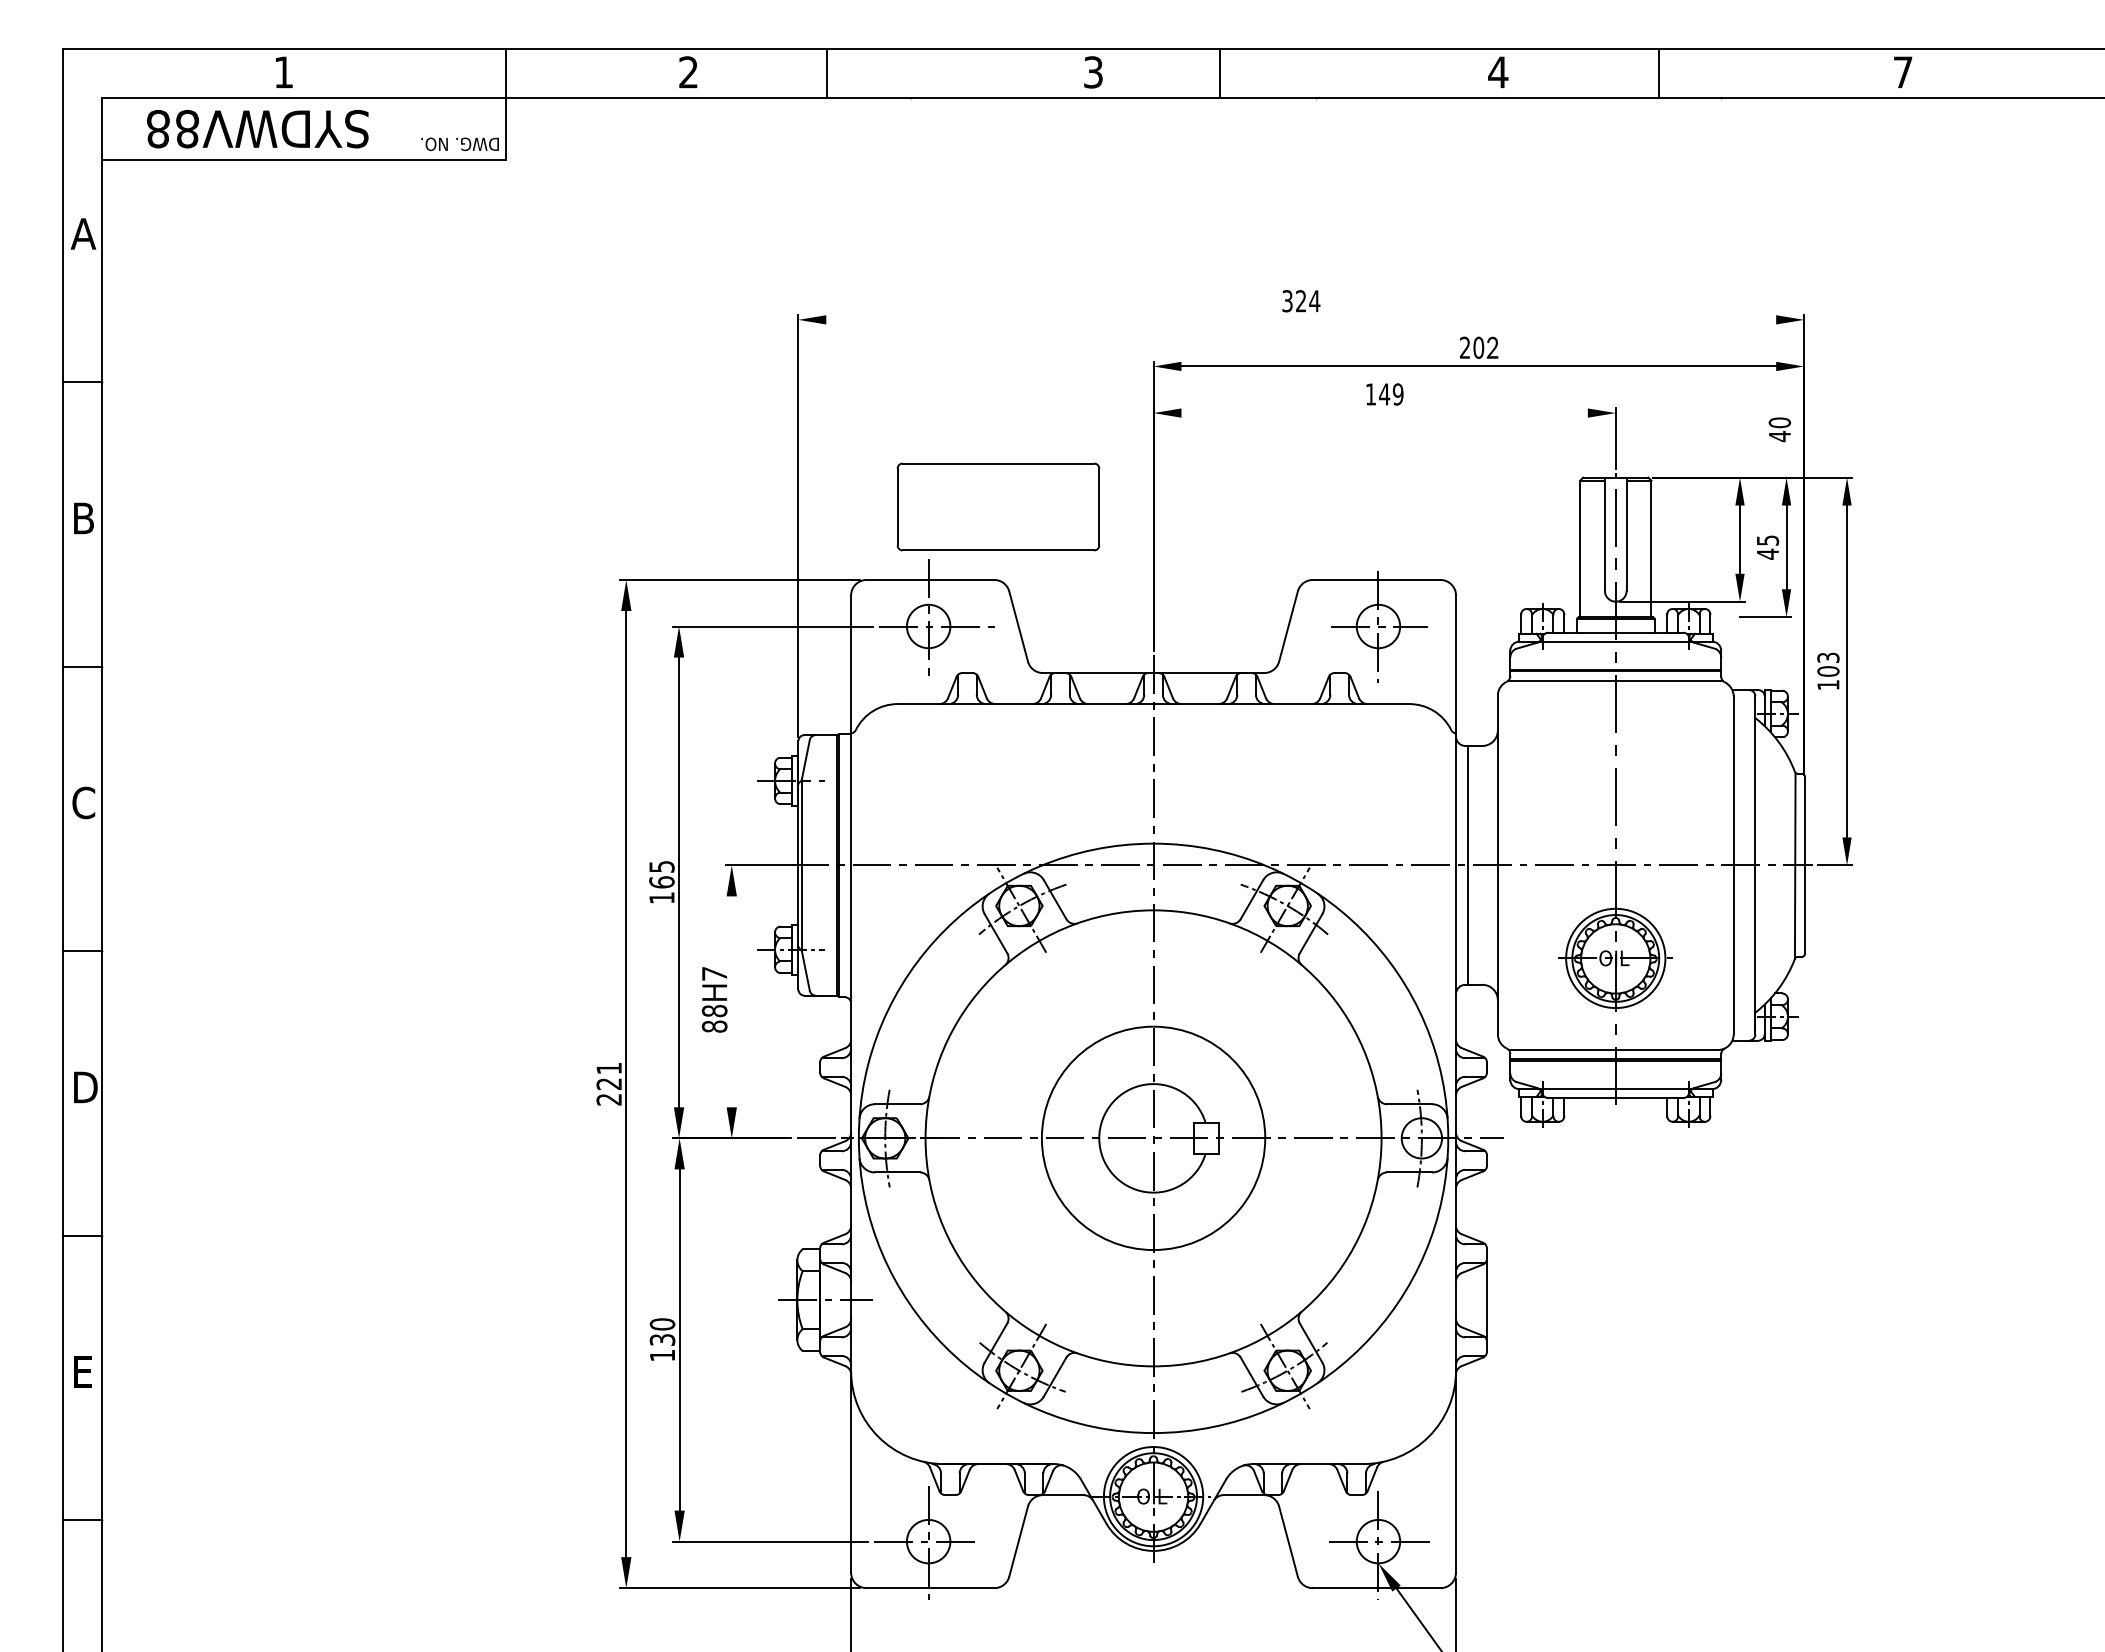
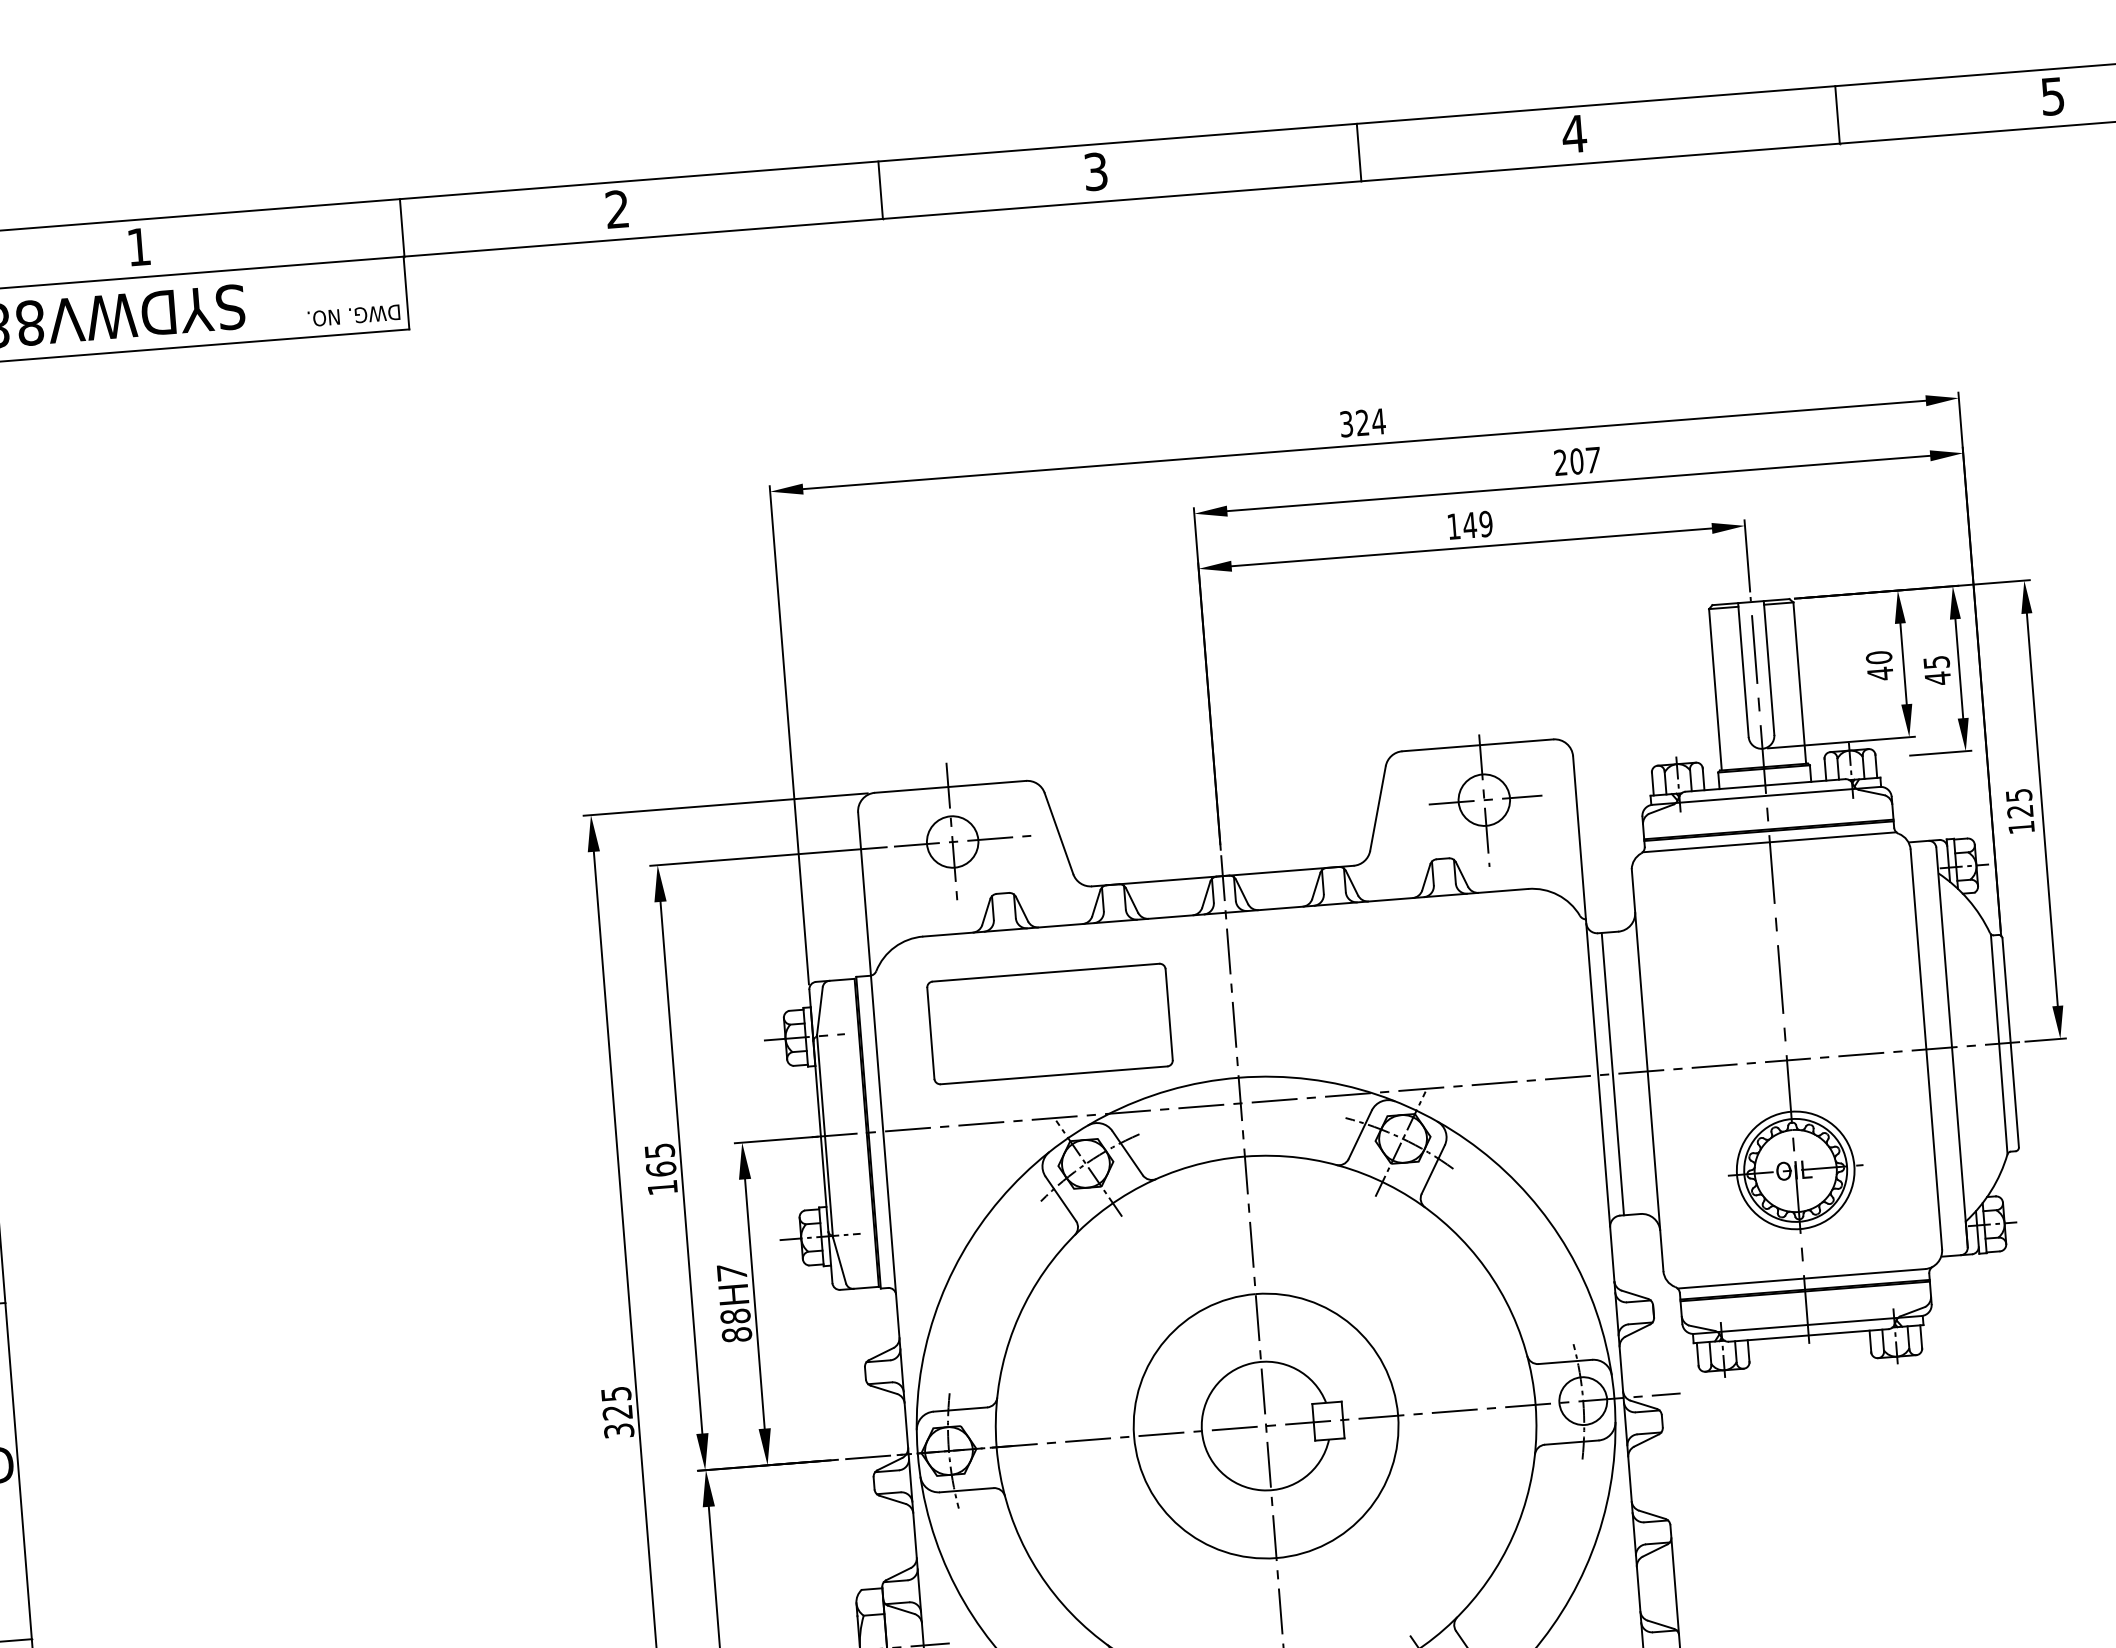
text: (1902, 72) -> (2052, 96), 7 -> 5
line: (827, 73) -> (880, 189), moved
line: (1220, 73) -> (1359, 152), moved
line: (1658, 73) -> (1837, 114), moved
line: (1301, 319) -> (1364, 444), added
text: (1492, 347) -> (1593, 459), 2 -> 7
line: (1384, 413) -> (1471, 547), added
text: (1779, 429) -> (1879, 665), moved
part: (998, 506) -> (1050, 1023), moved
text: (1828, 664) -> (2019, 803), 103 -> 125
line: (731, 1001) -> (754, 1303), added
text: (609, 1083) -> (617, 1411), 221 -> 325

